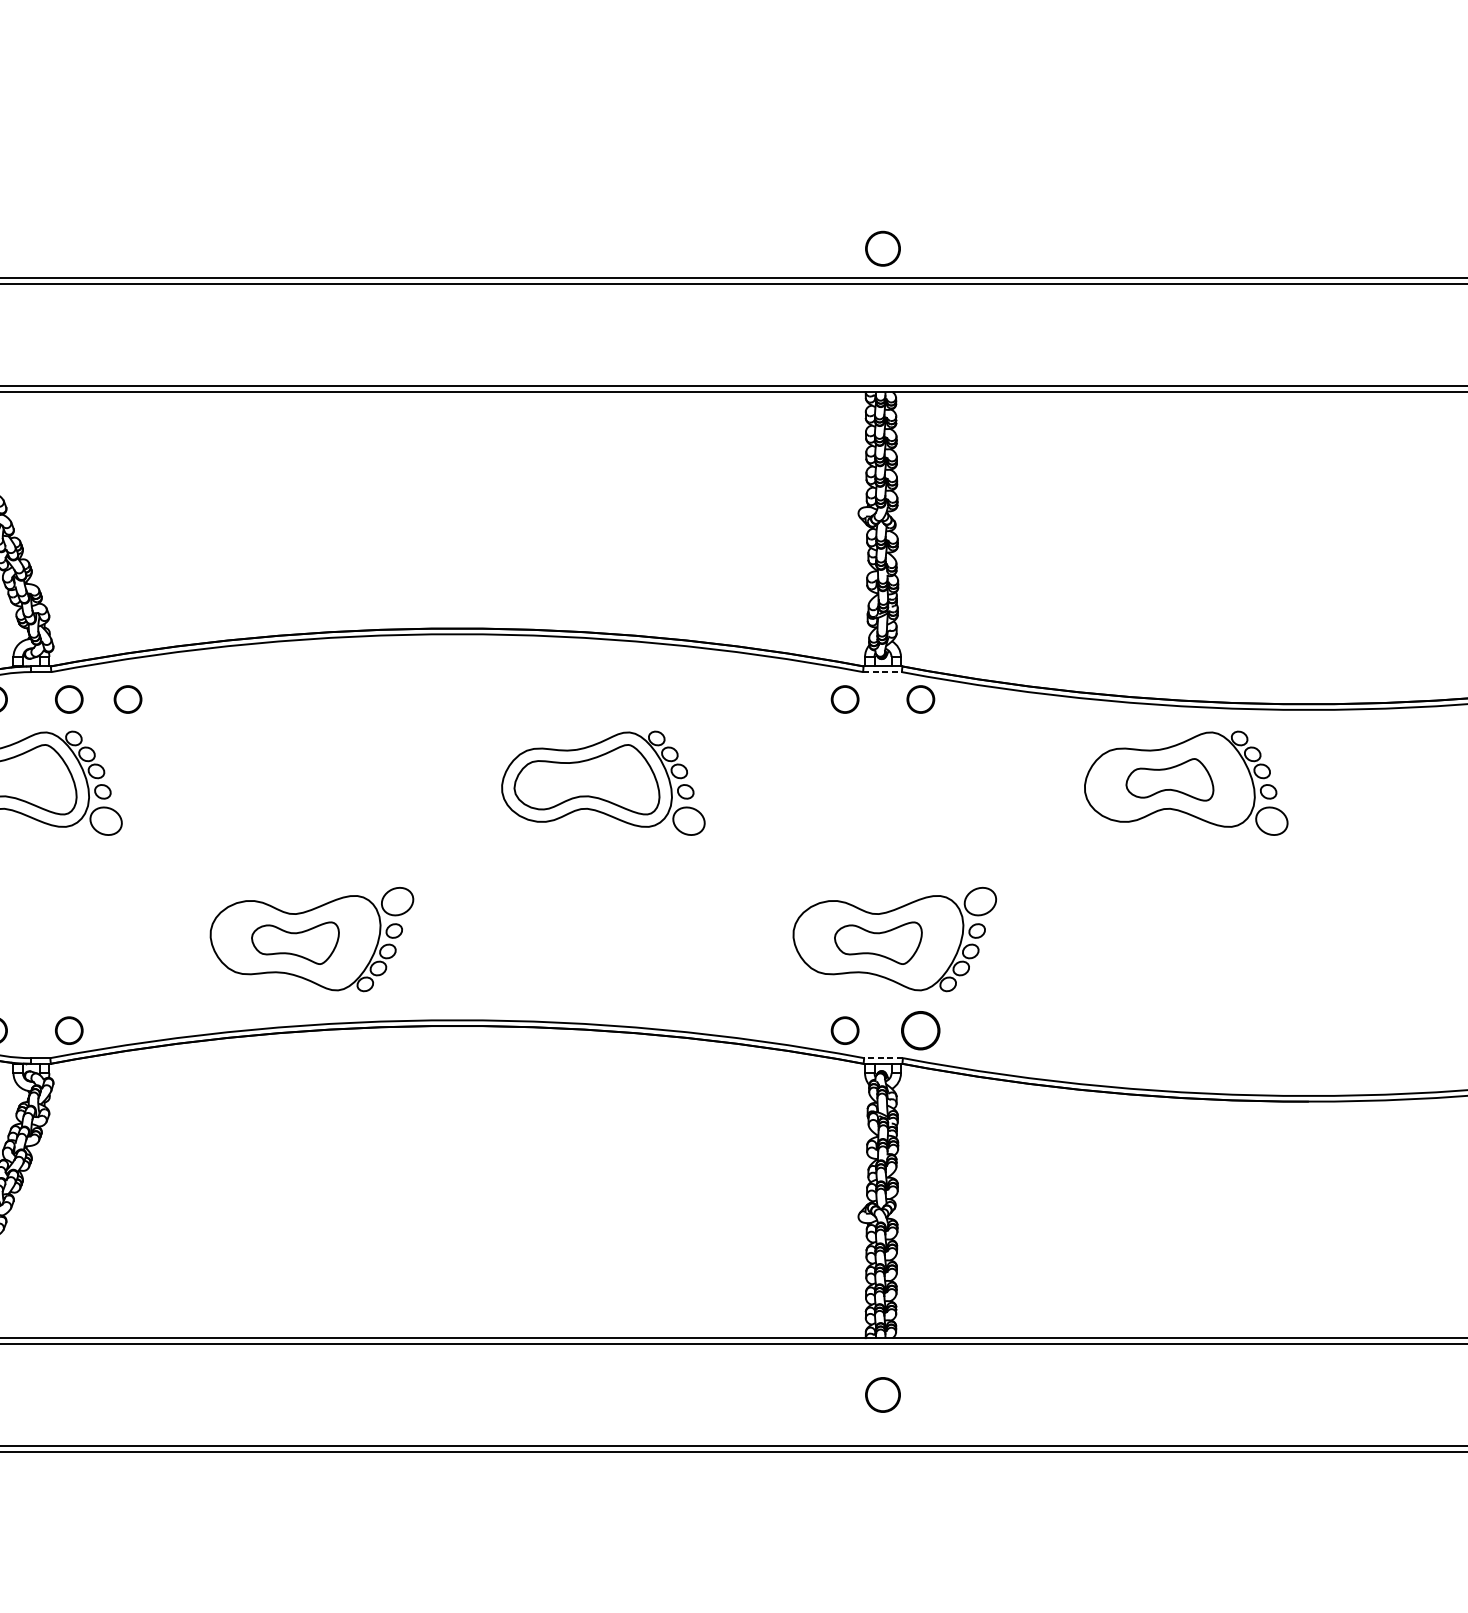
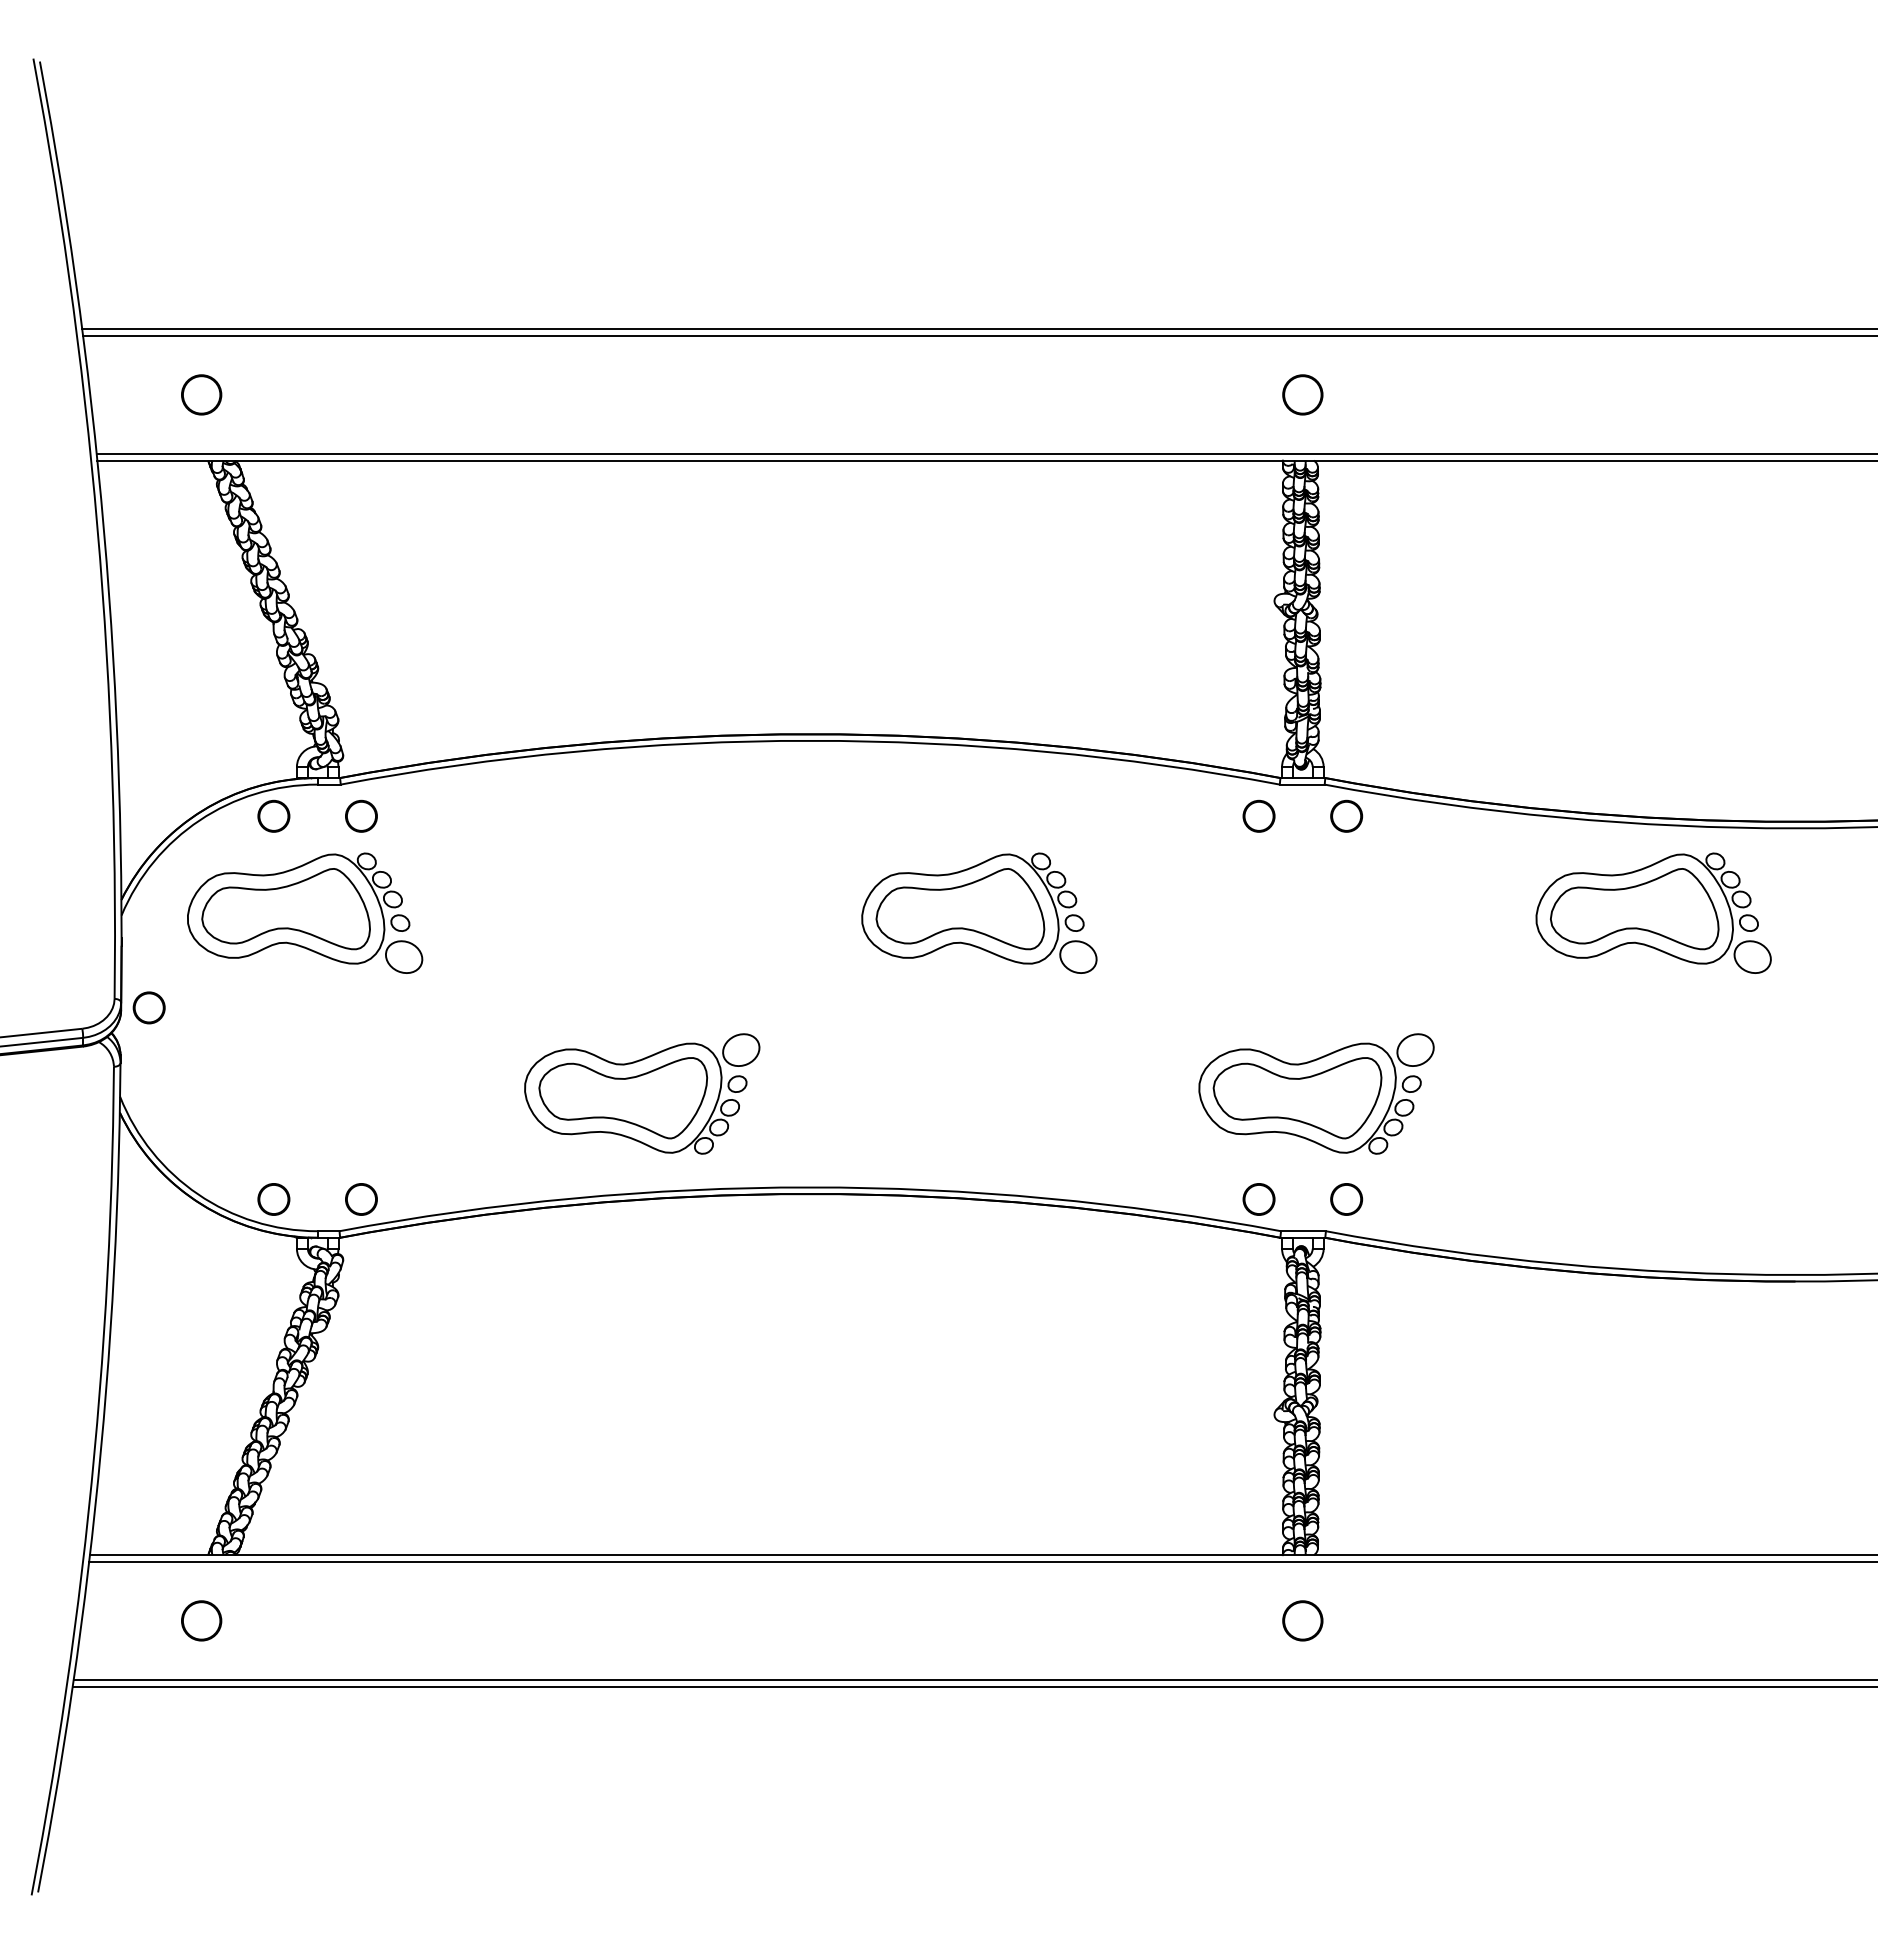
circle: (882, 248) -> (1302, 394), moved
line: (882, 671) -> (1302, 784), dashed -> solid
circle: (128, 698) -> (429, 815), removed
part: (1169, 780) -> (1634, 909), size x1.67
part: (294, 943) -> (622, 1098), size x1.67
part: (878, 943) -> (1297, 1098), size x1.67
circle: (920, 1030) -> (1346, 1199), size x0.71
line: (882, 1058) -> (1302, 1231), dashed -> solid

